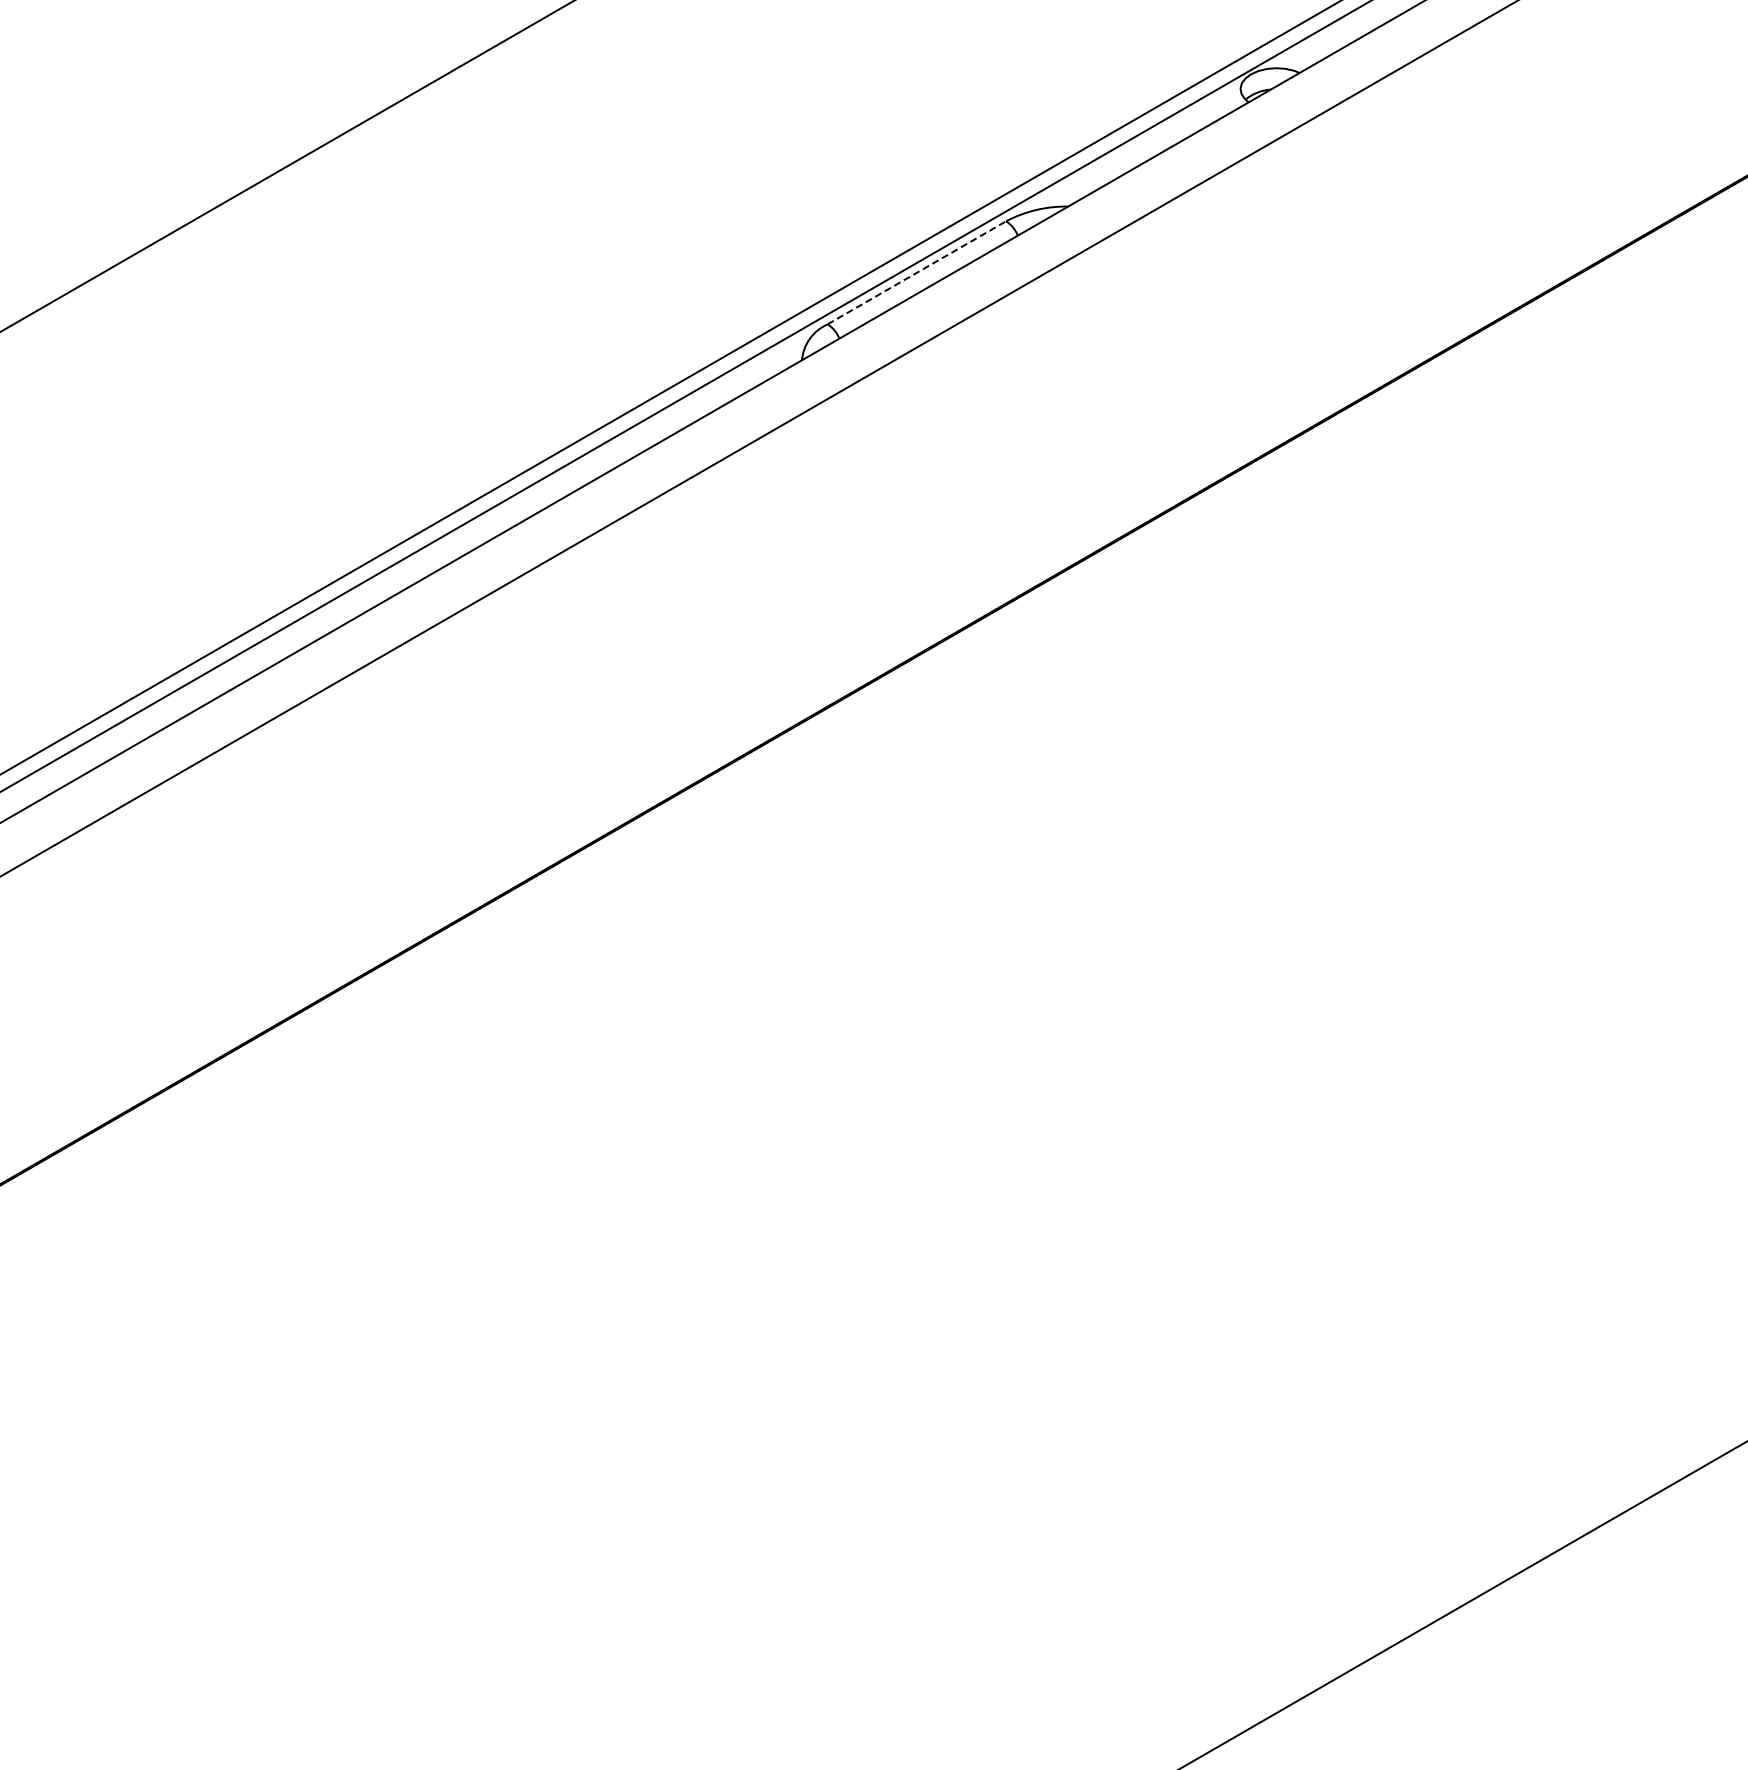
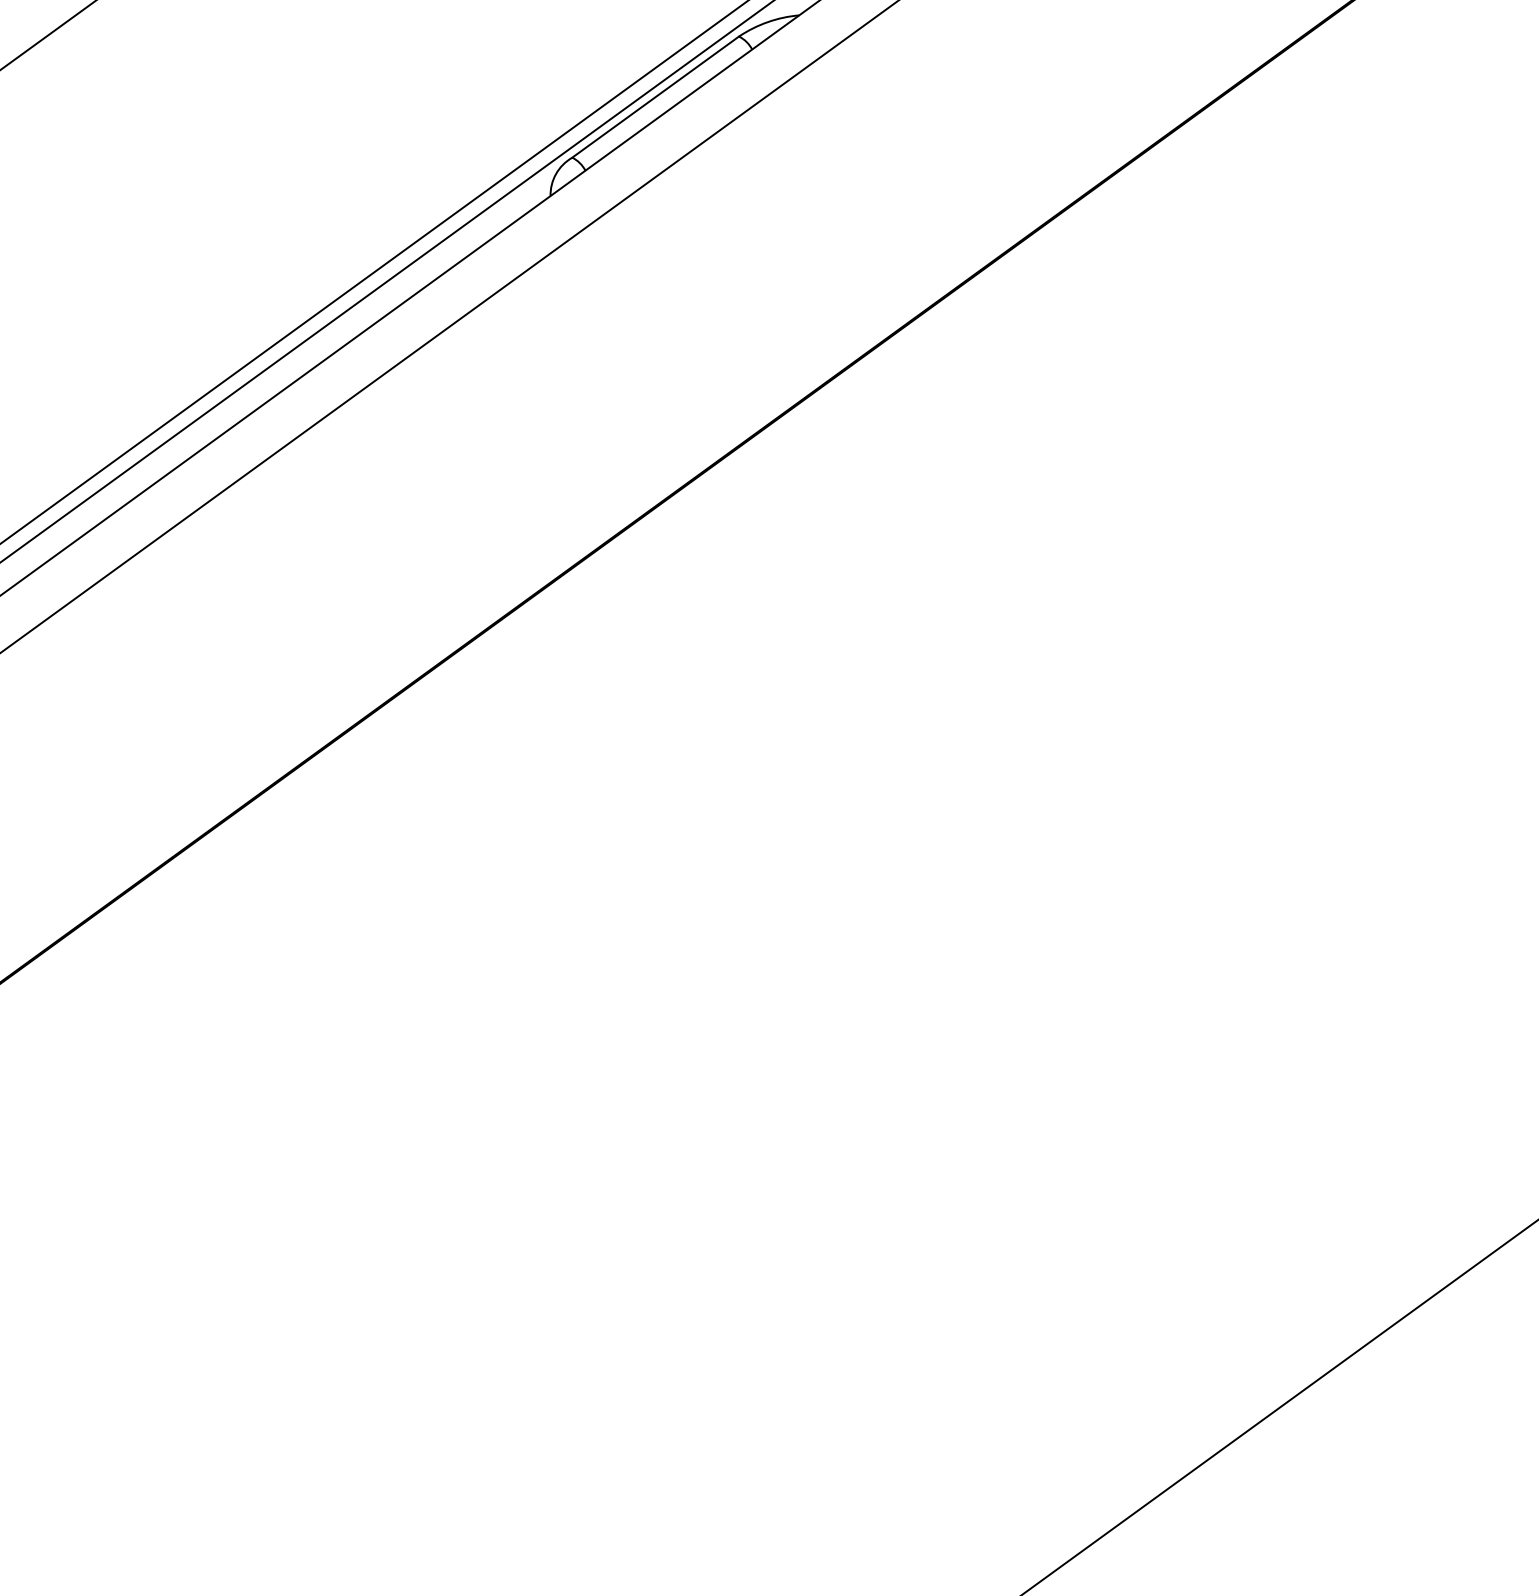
line: (917, 272) -> (656, 96), dashed -> solid

